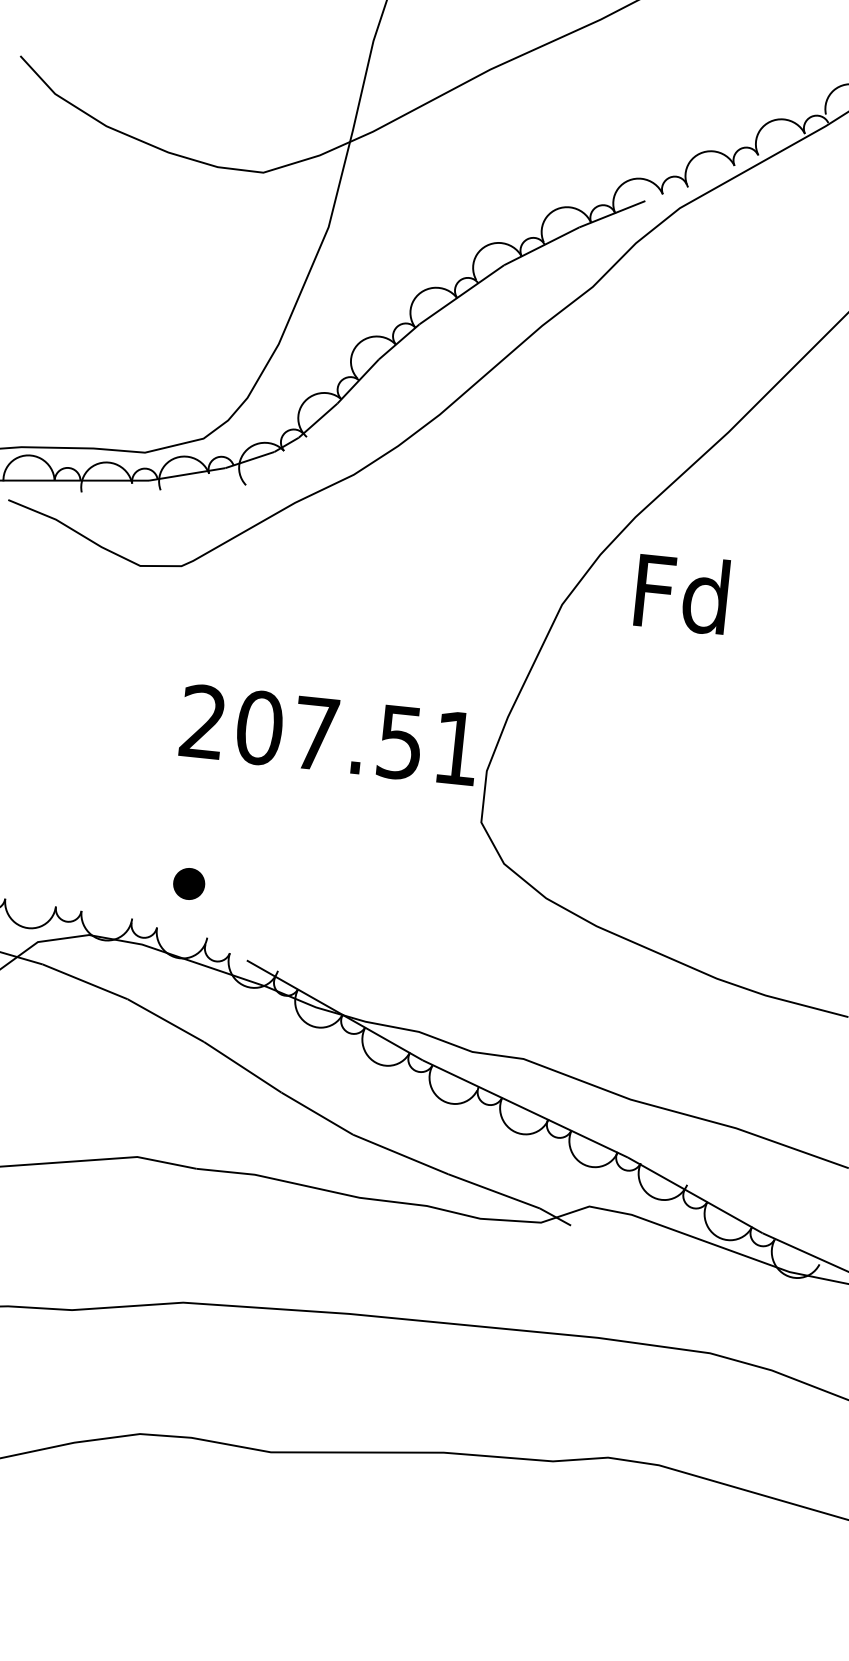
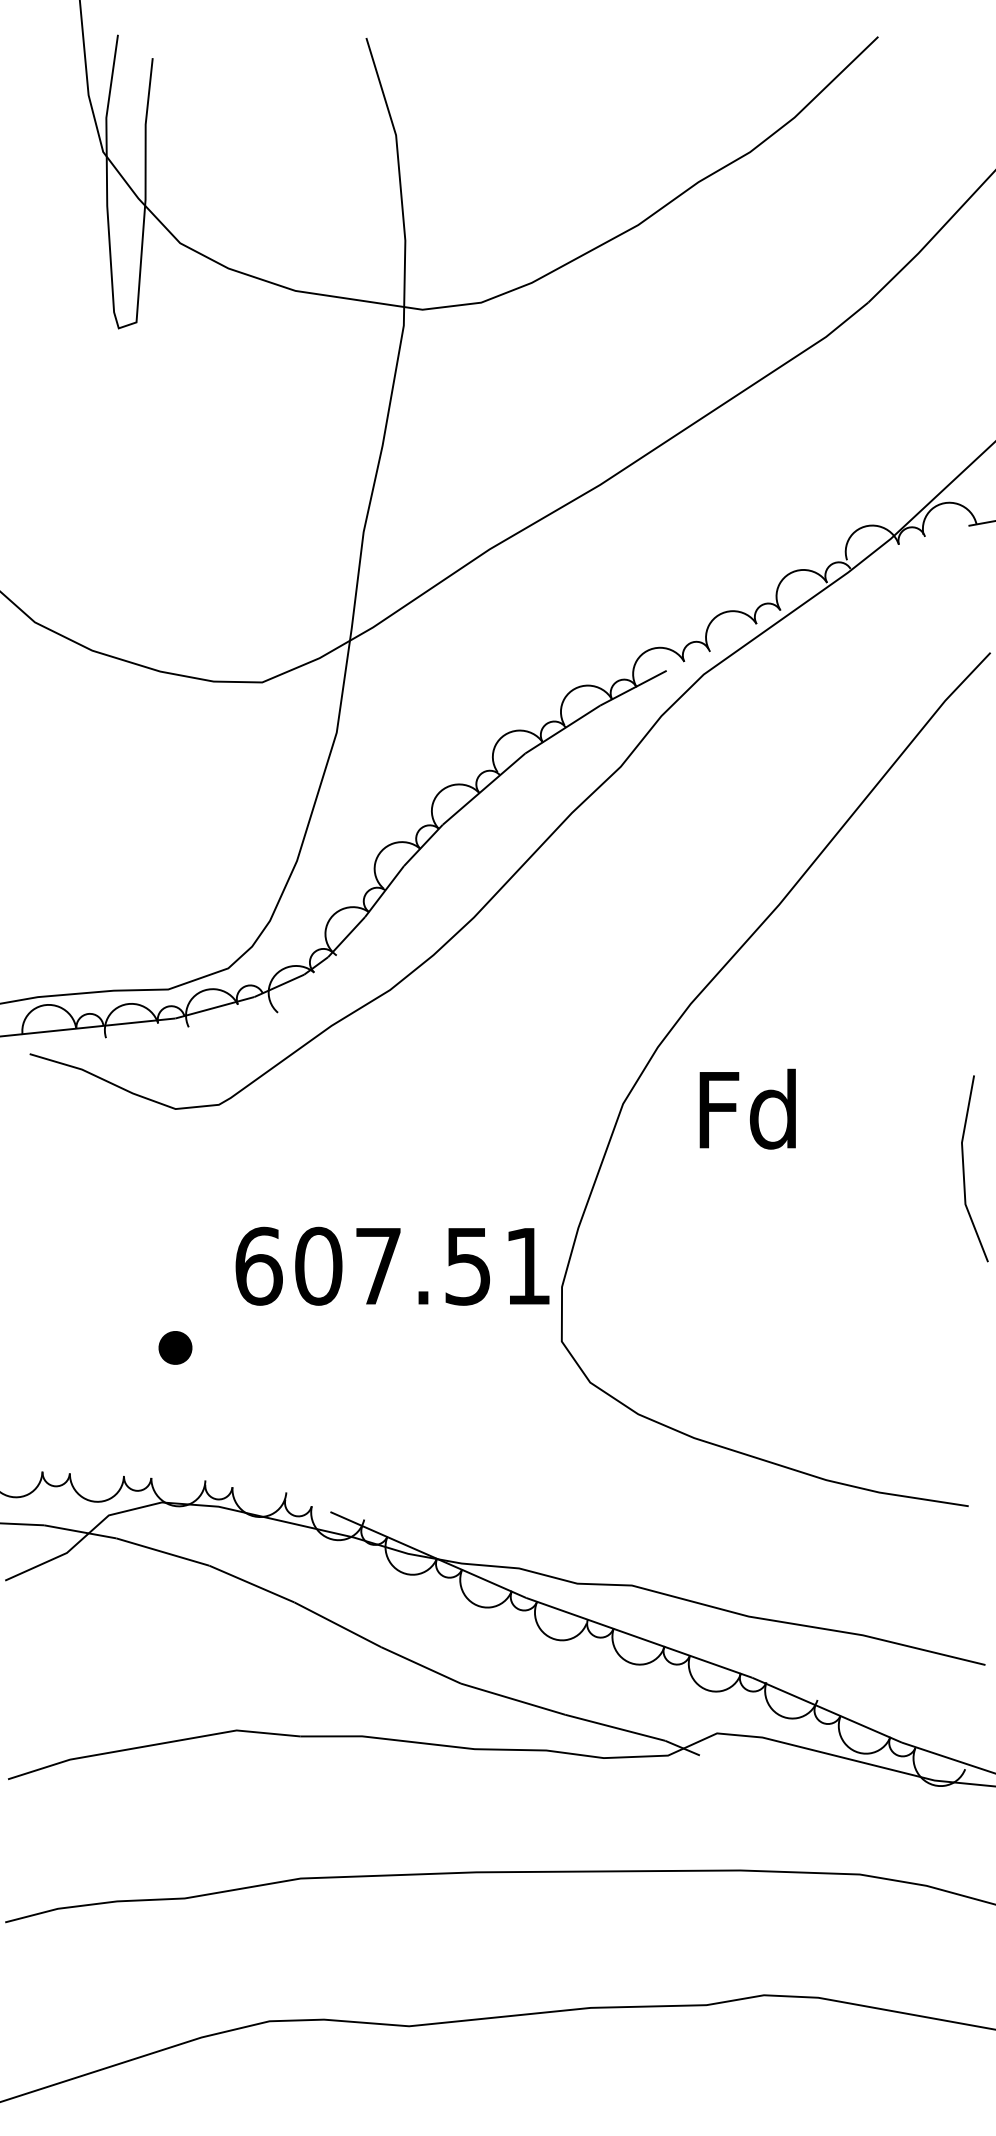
text: (681, 592) -> (747, 1108), moved
text: (203, 721) -> (258, 1265), 207.51 -> 607.51
part: (189, 883) -> (175, 1347), moved

